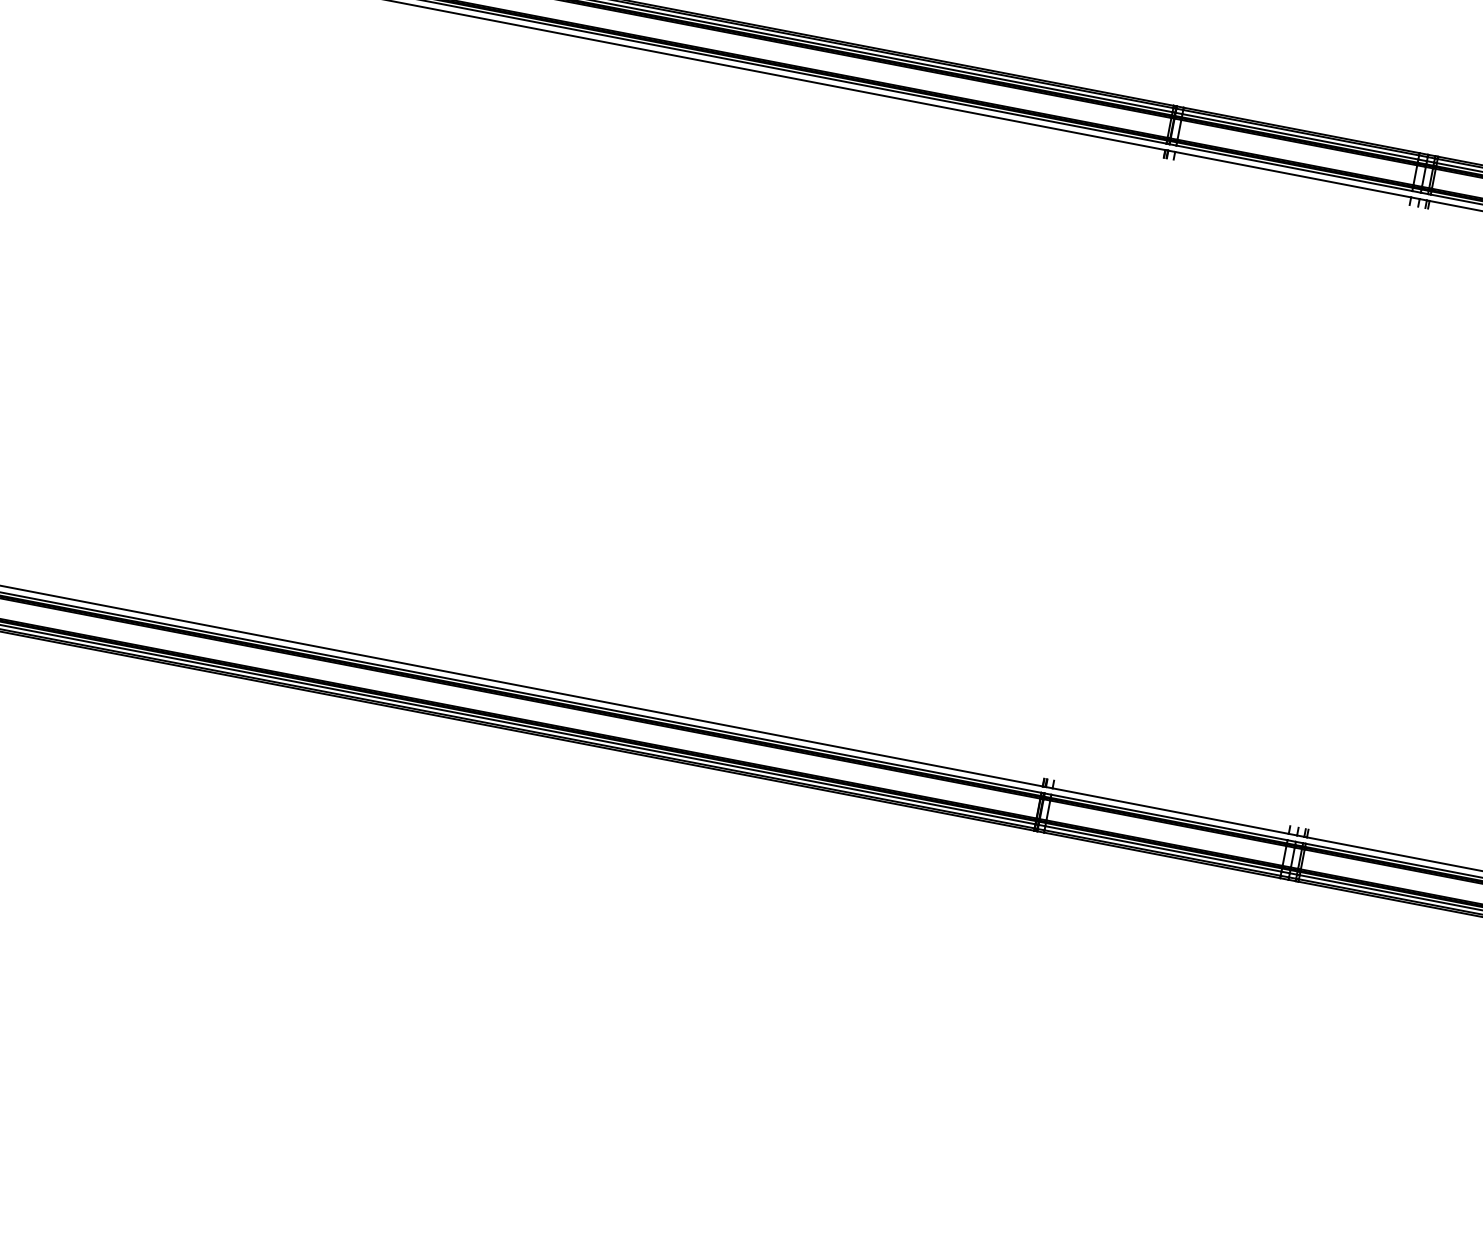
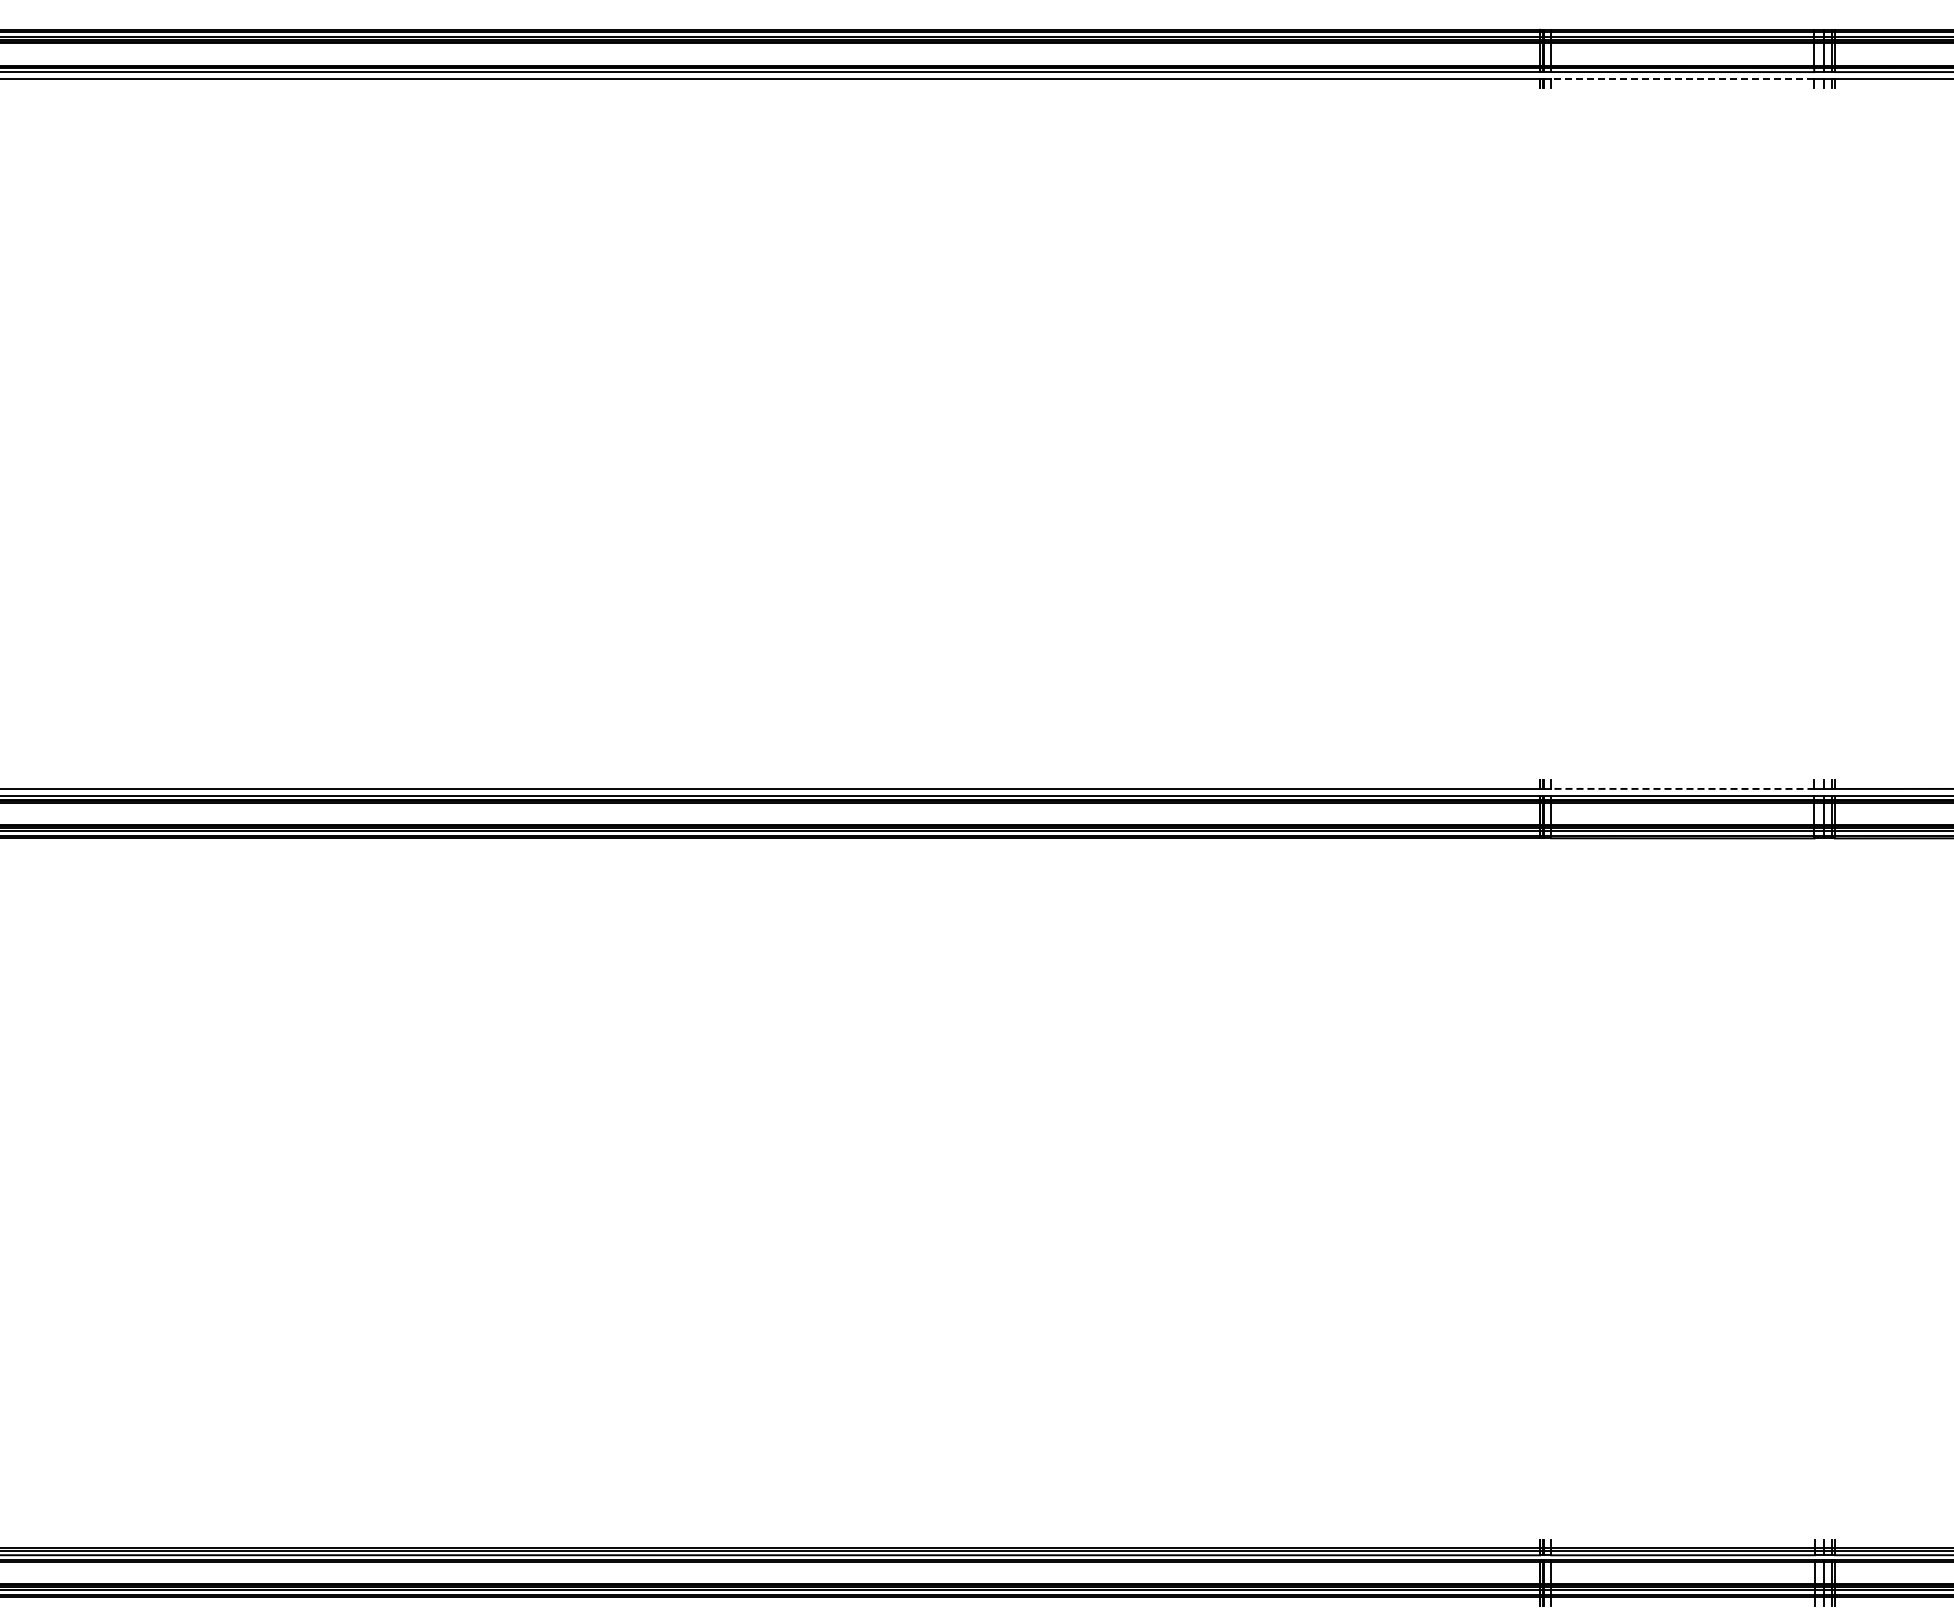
line: (1292, 174) -> (1682, 79), solid -> dashed
line: (1170, 810) -> (1682, 788), solid -> dashed

